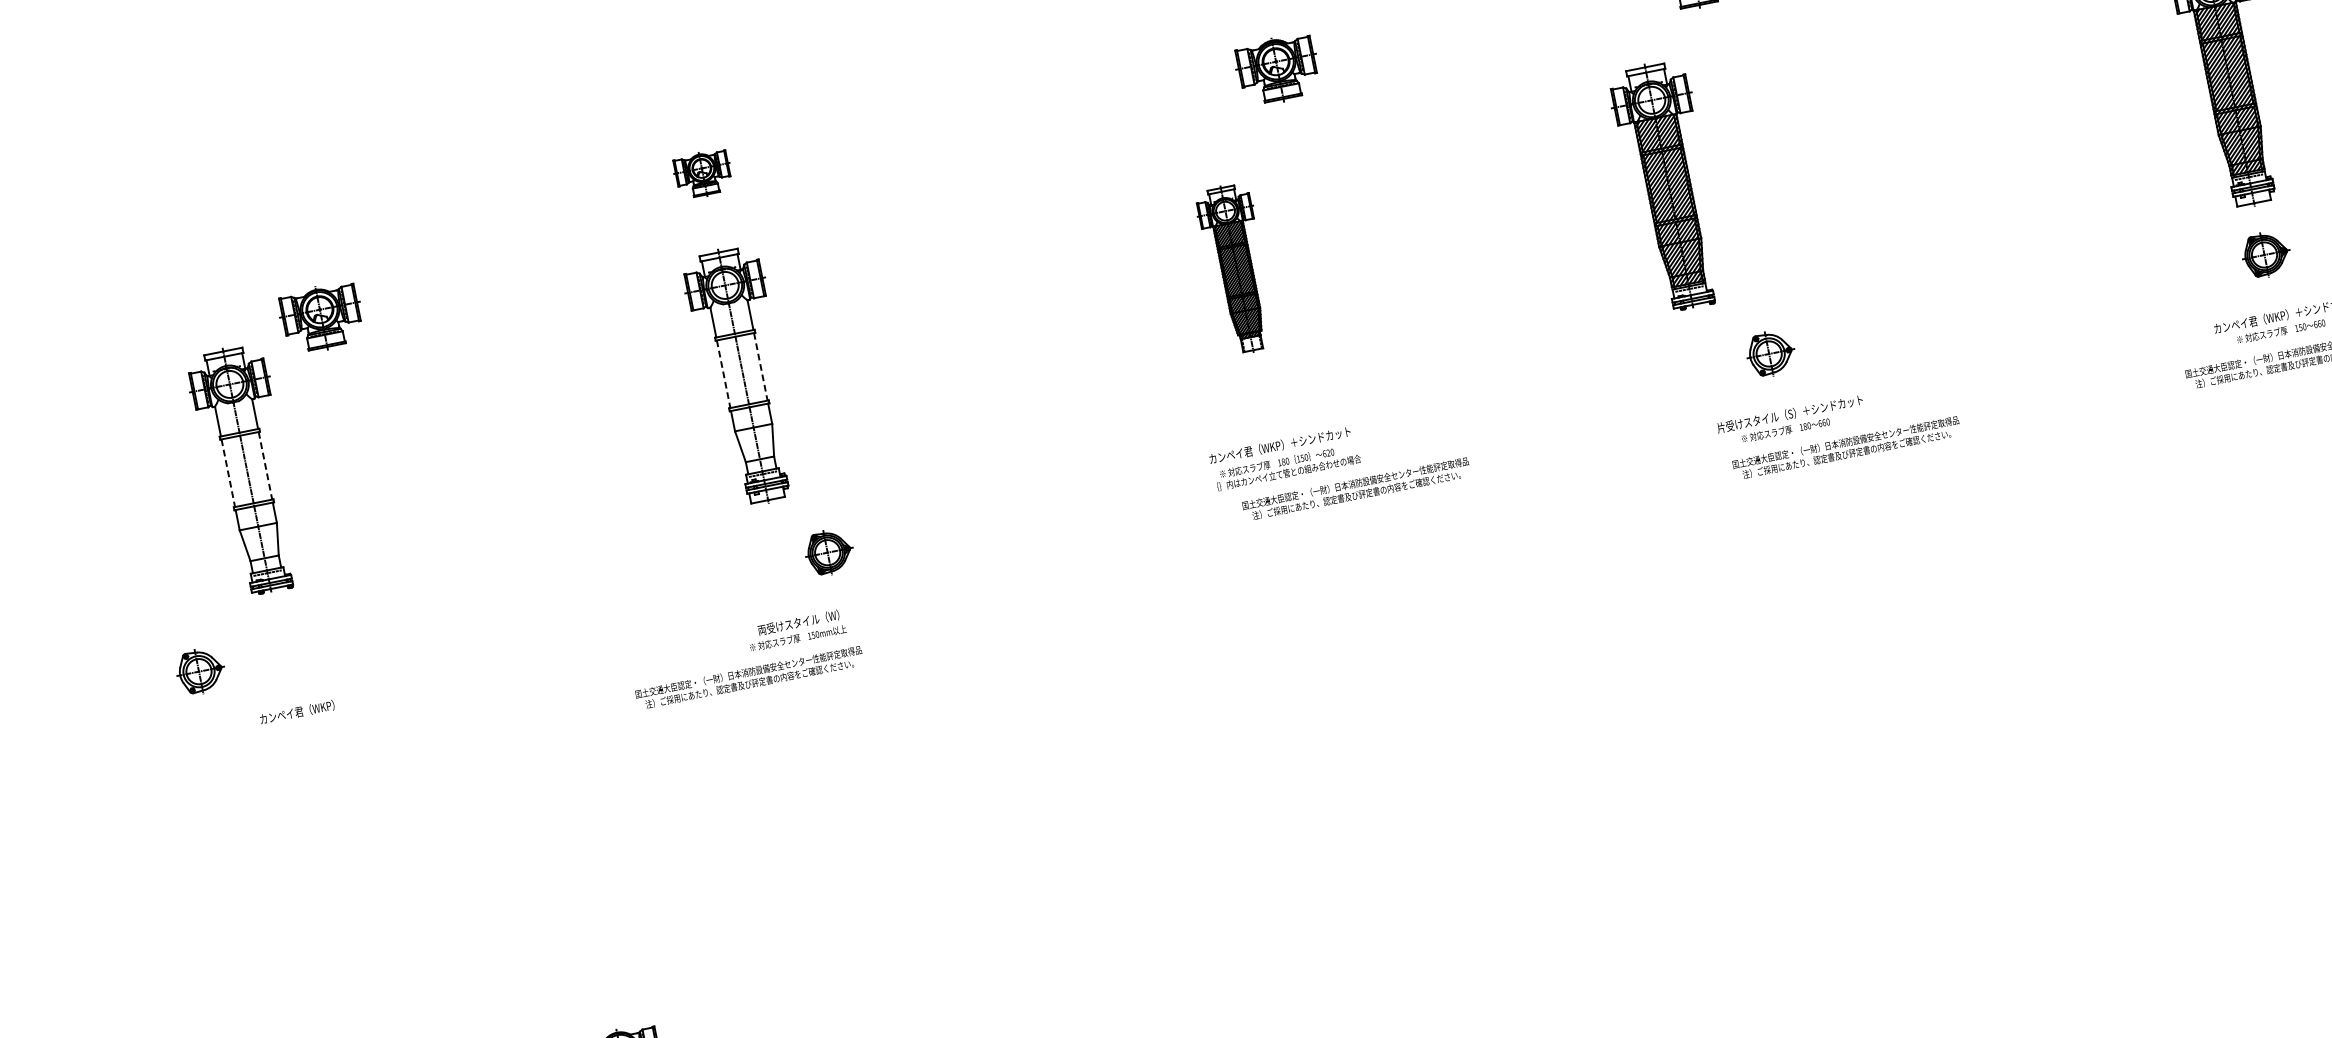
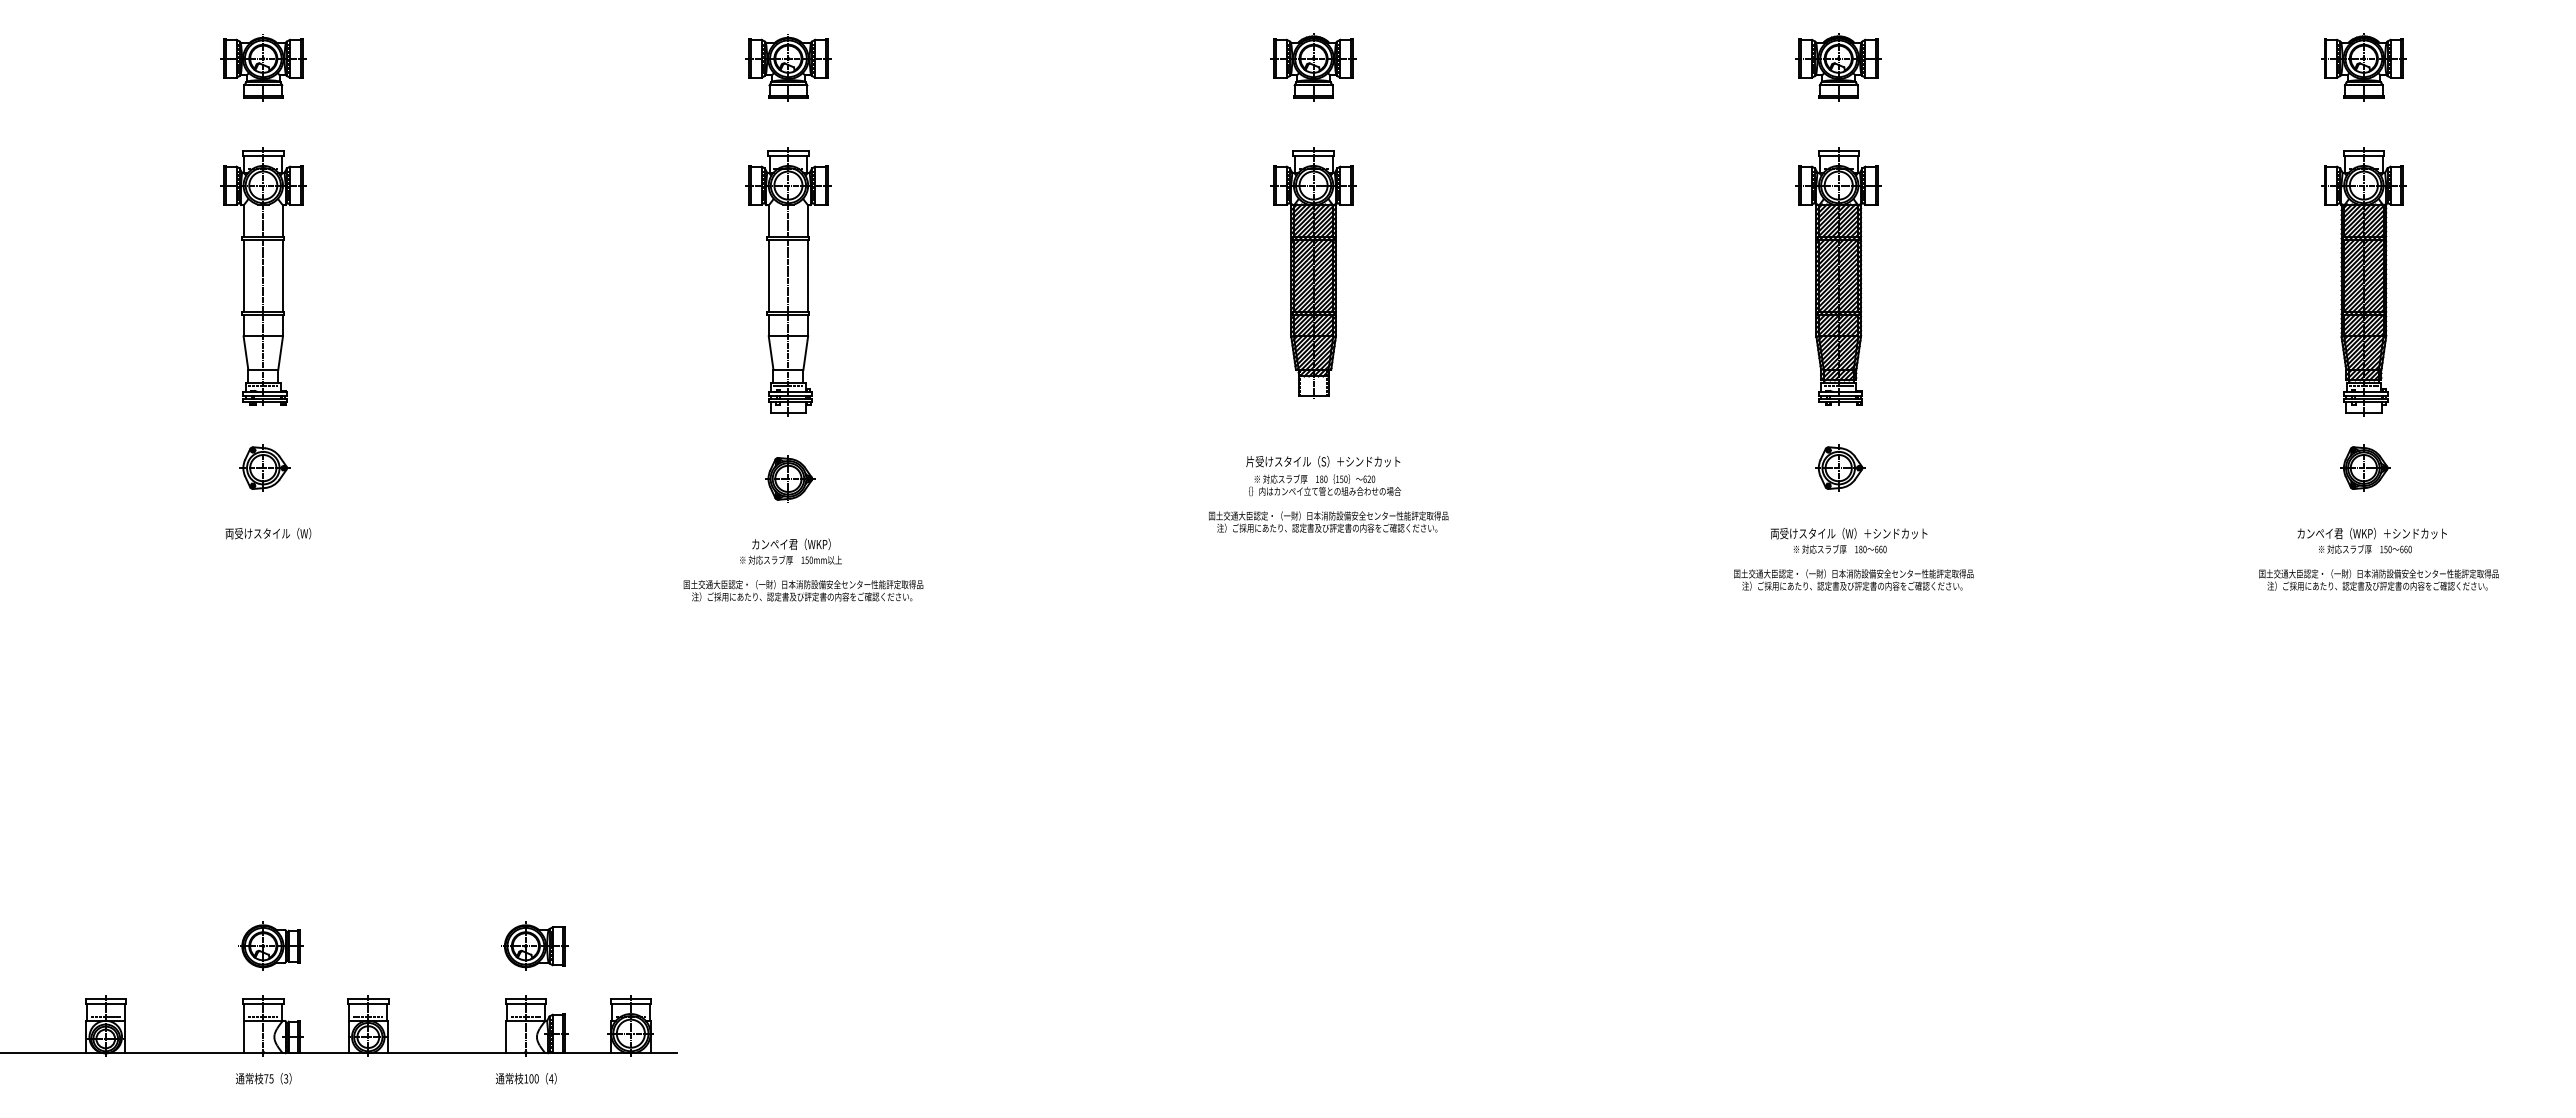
part: (1277, 70) -> (1313, 67), moved
part: (703, 174) -> (788, 67), size x1.43
part: (1668, 186) -> (1838, 276), moved
part: (1236, 268) -> (1313, 272), size x1.43
part: (321, 317) -> (263, 67), moved
line: (761, 366) -> (808, 275), dashed -> solid
line: (723, 374) -> (768, 275), dashed -> solid
text: (1790, 413) -> (1848, 533), 片受けスタイル（S）＋シンドカット -> 両受けスタイル（W）＋シンドカット
text: (1281, 444) -> (1323, 461), カンペイ君（WKP）＋シンドカット -> 片受けスタイル（S）＋シンドカット
text: (1846, 447) -> (1853, 579), moved
line: (265, 465) -> (283, 275), dashed -> solid
line: (228, 472) -> (243, 275), dashed -> solid
text: (1356, 488) -> (1328, 521), moved
part: (829, 551) -> (790, 478), moved
text: (798, 622) -> (794, 544), 両受けスタイル（W） -> カンペイ君（WKP）
part: (200, 670) -> (264, 467), moved
text: (749, 677) -> (803, 590), moved
text: (300, 711) -> (268, 533), カンペイ君（WKP） -> 両受けスタイル（W）

